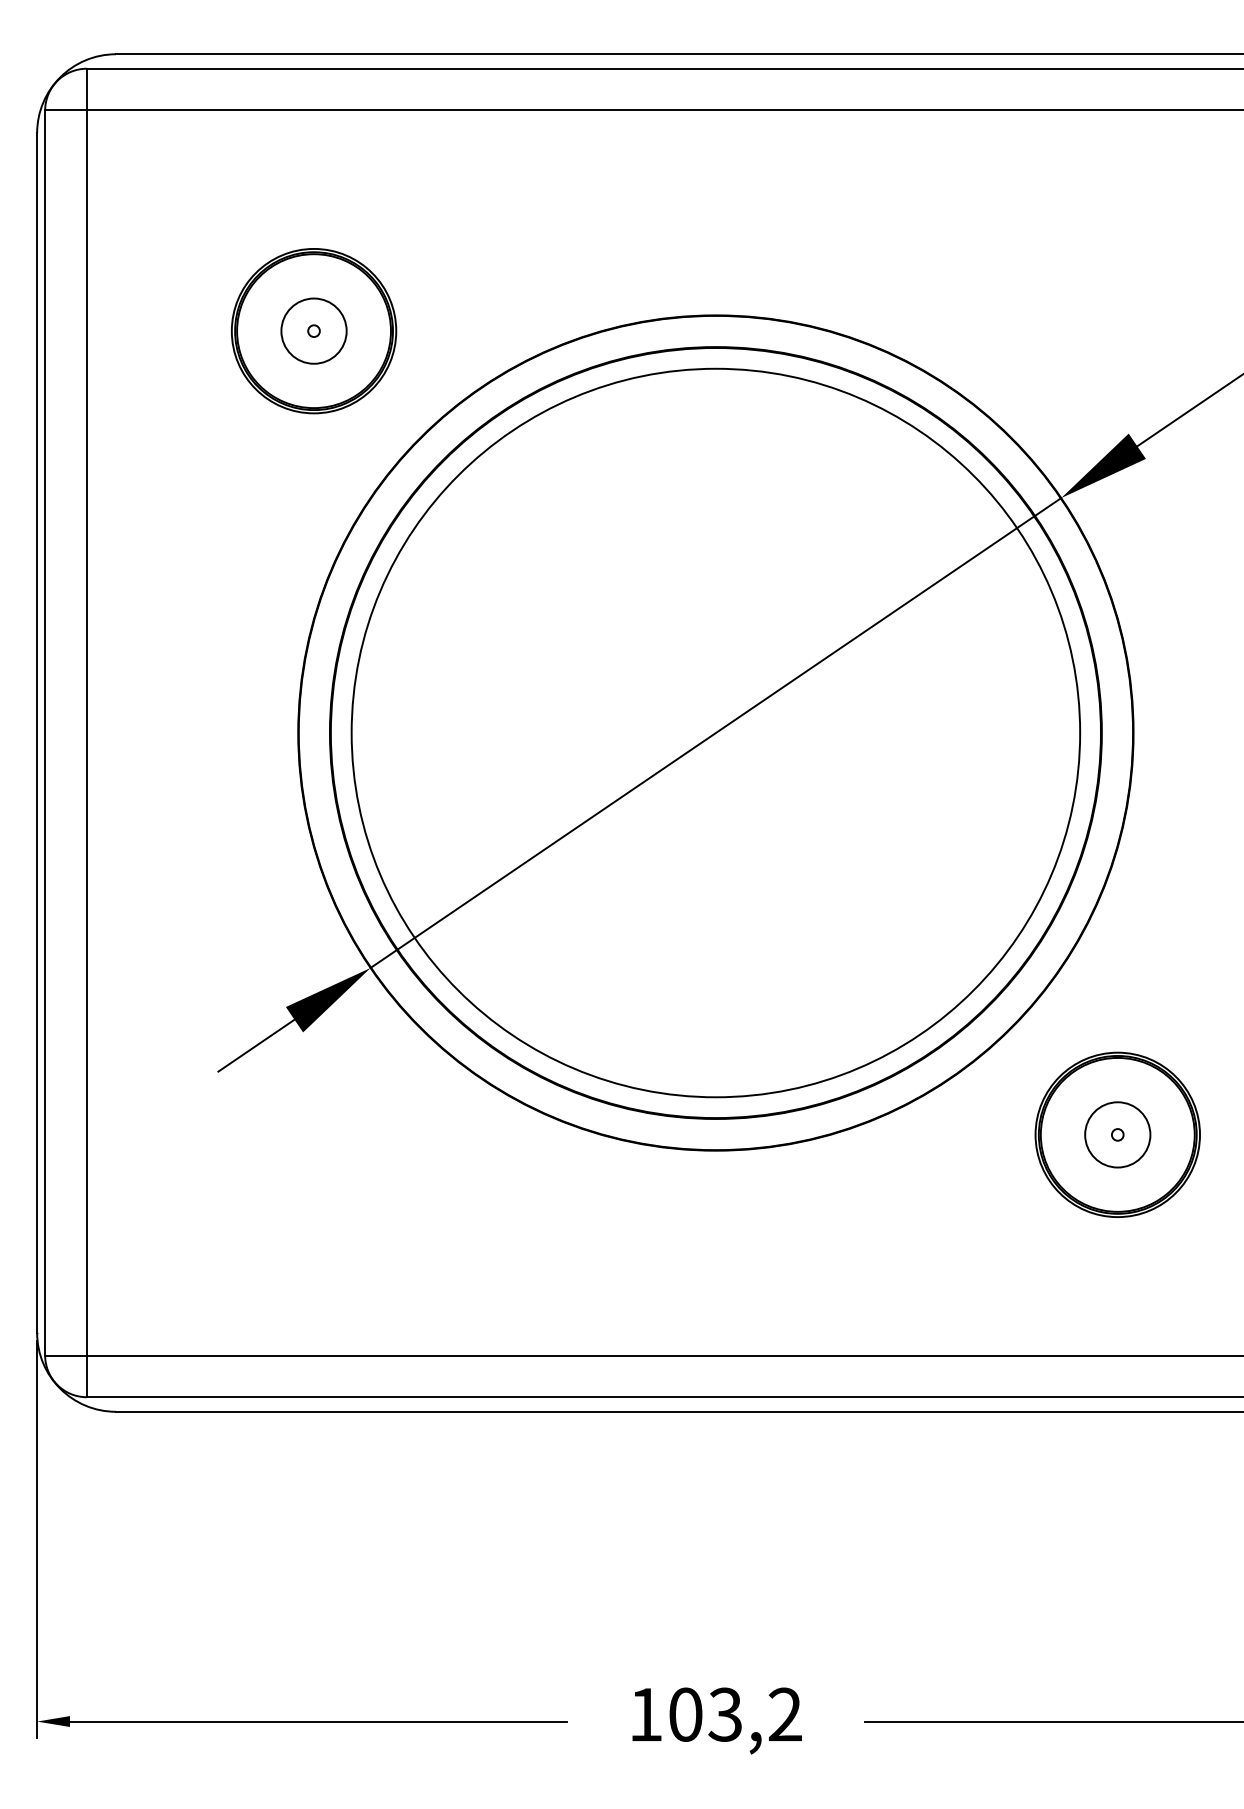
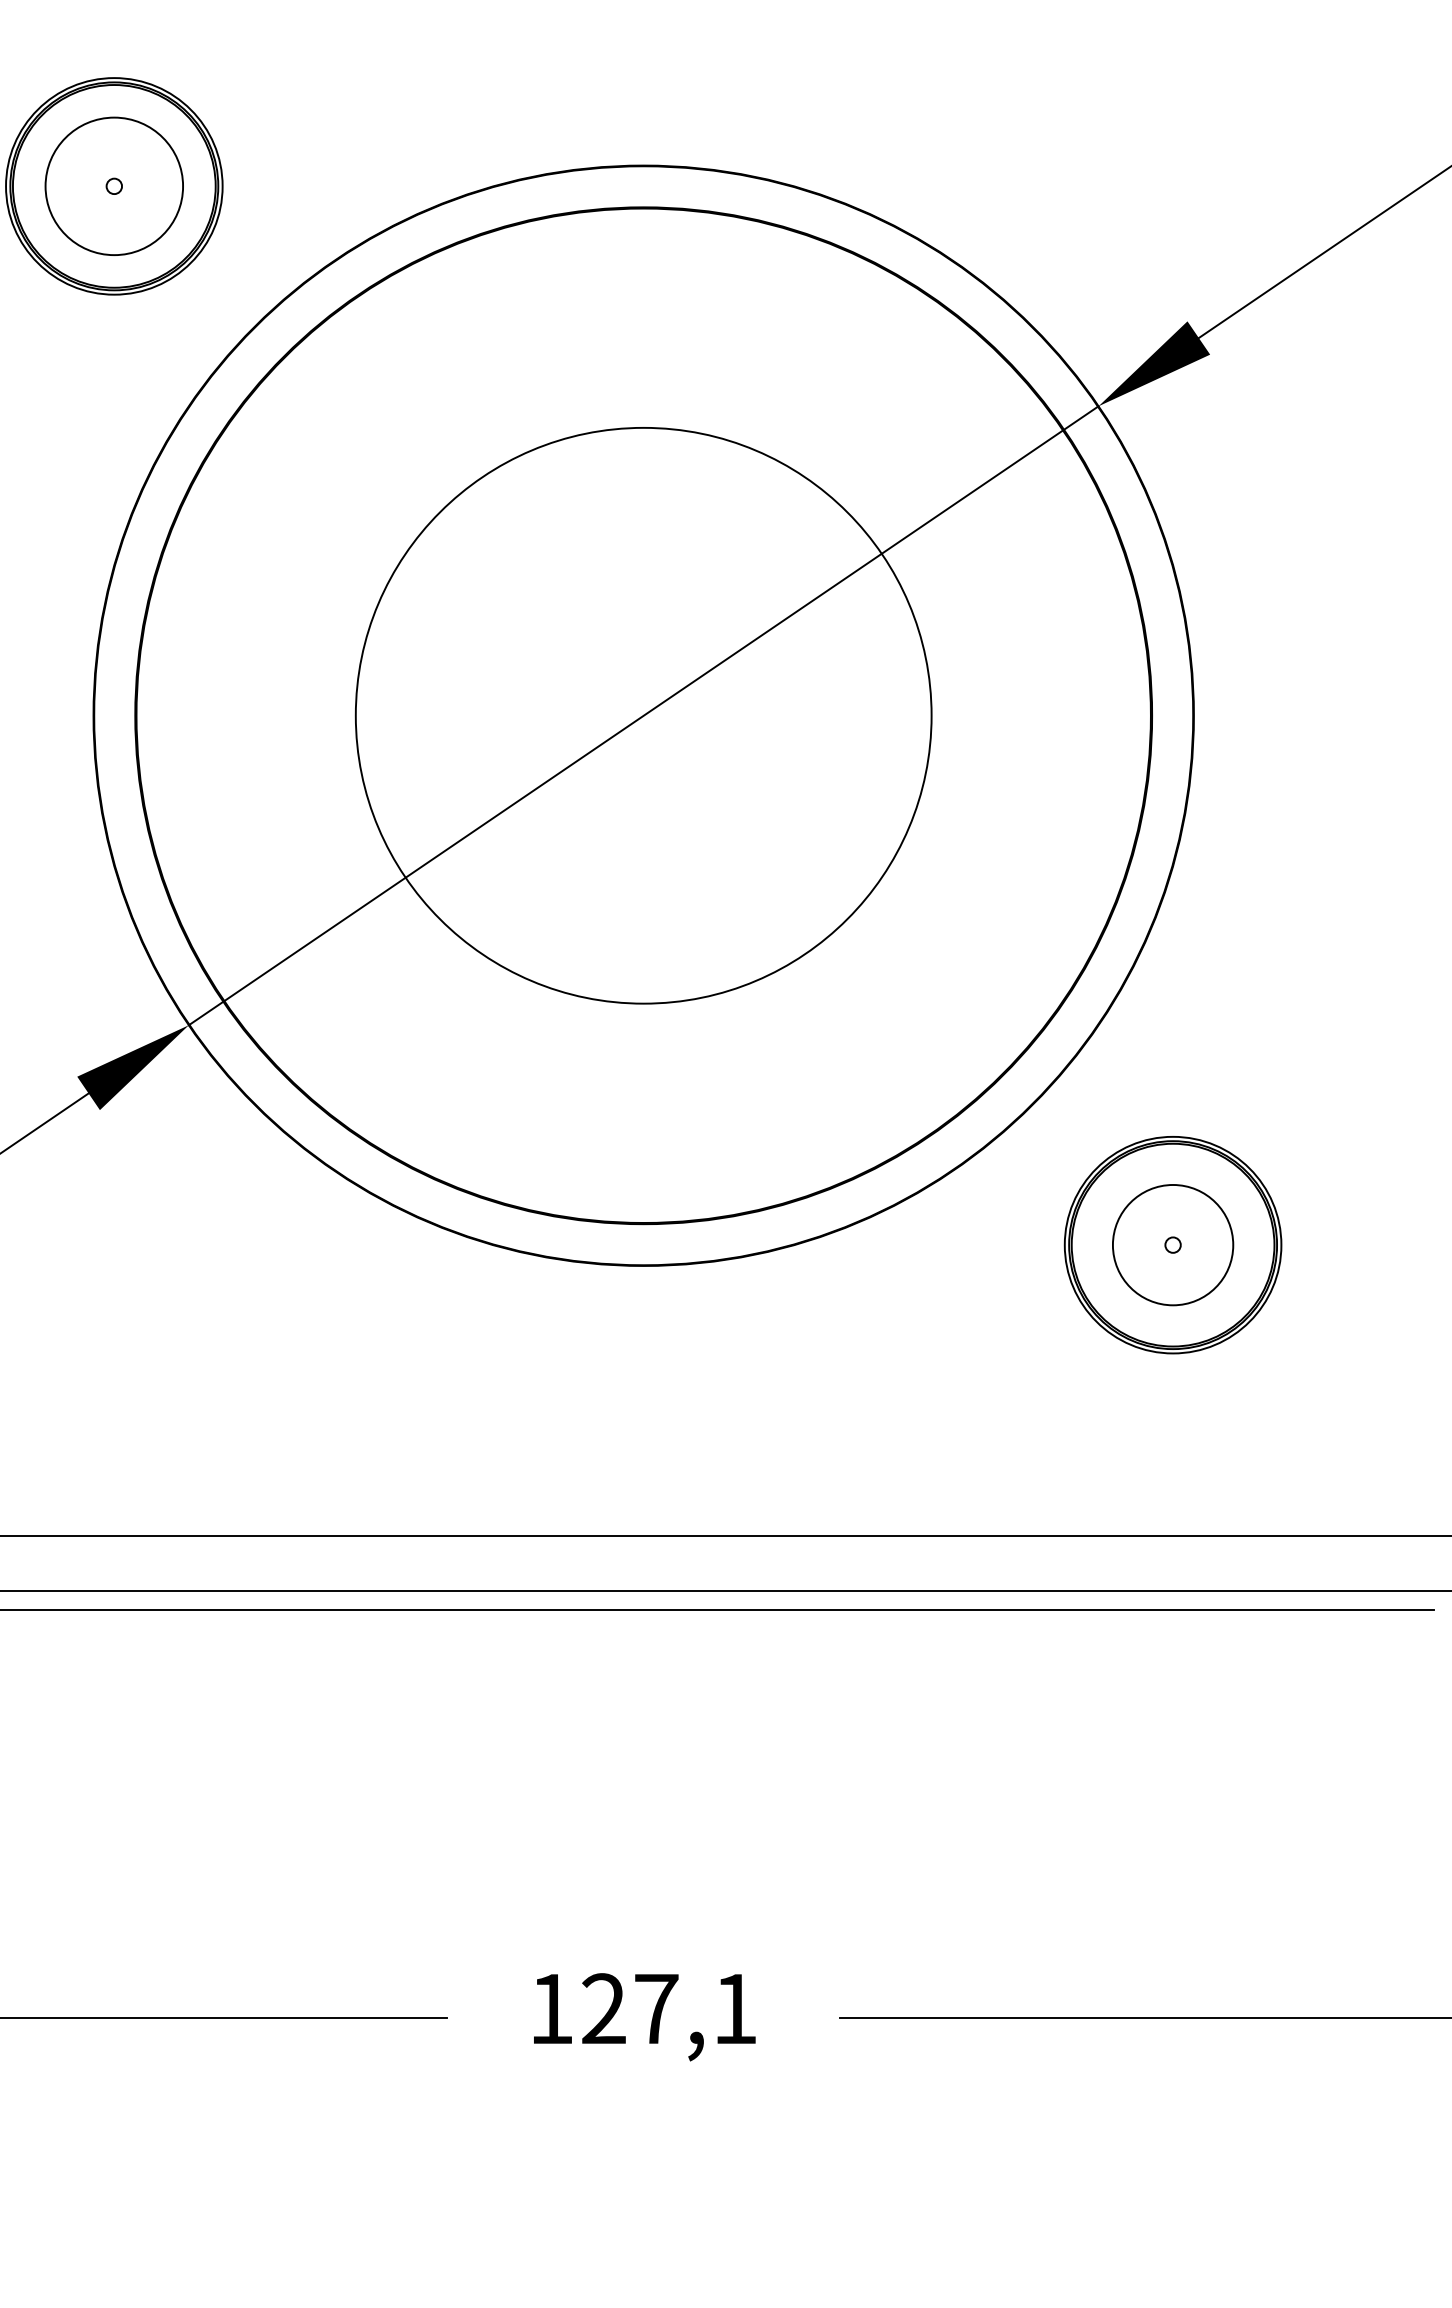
circle: (313, 330) -> (113, 185), size x1.6
circle: (715, 732) -> (643, 715), size x0.6
circle: (1117, 1134) -> (1172, 1244), size x1.4
text: (735, 1714) -> (669, 2008), 103,2 -> 127,1

